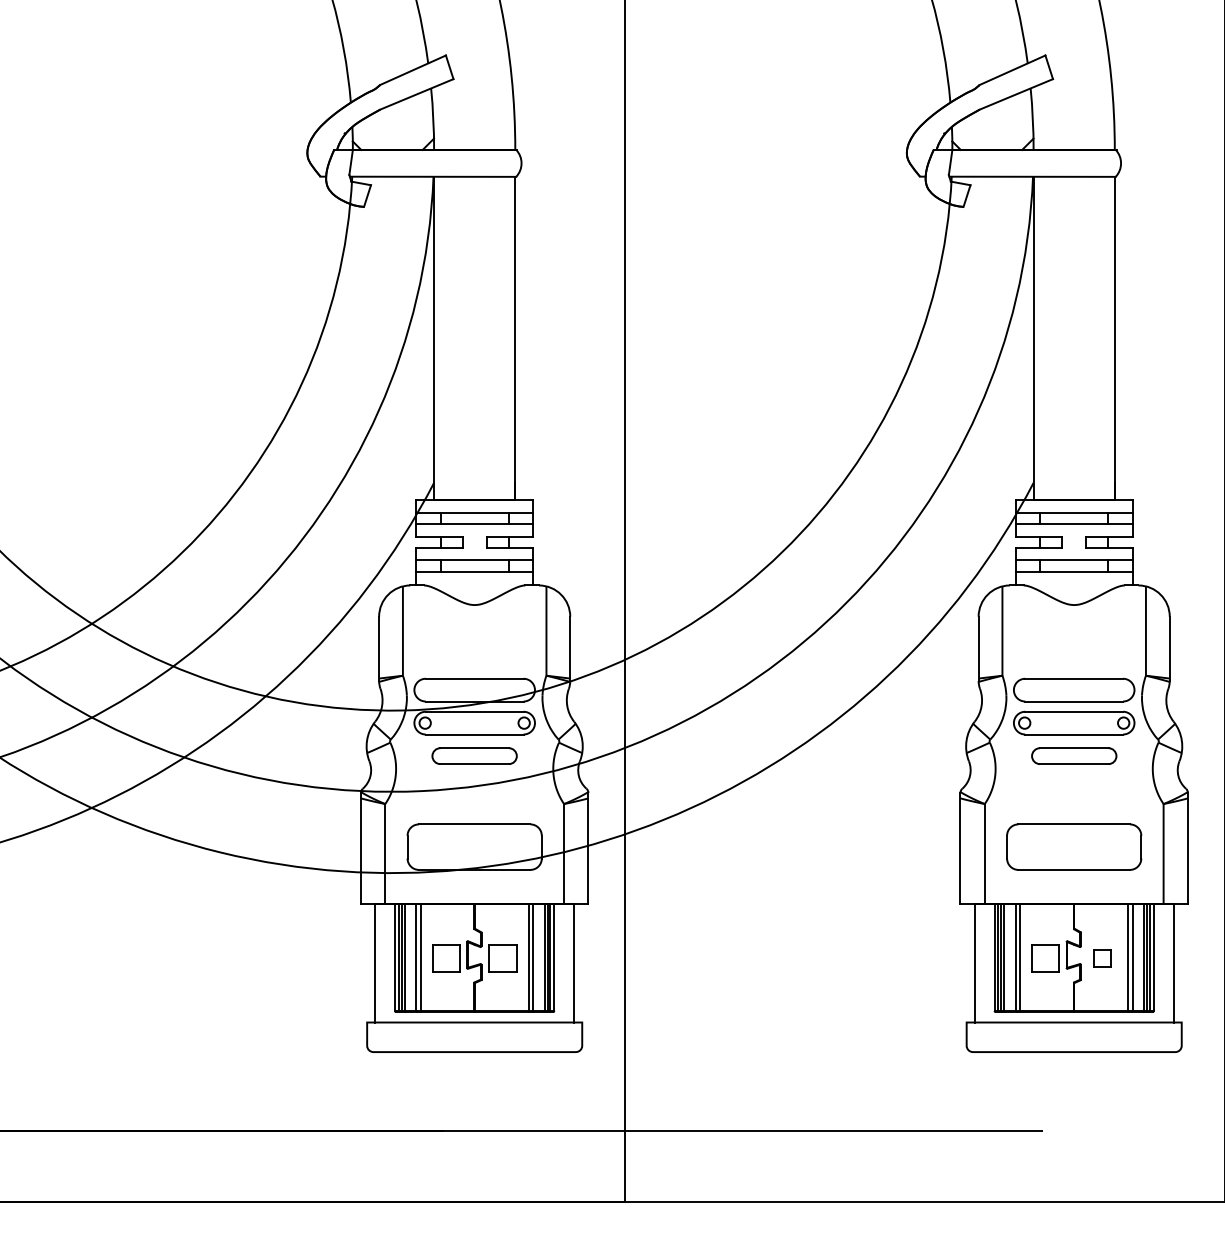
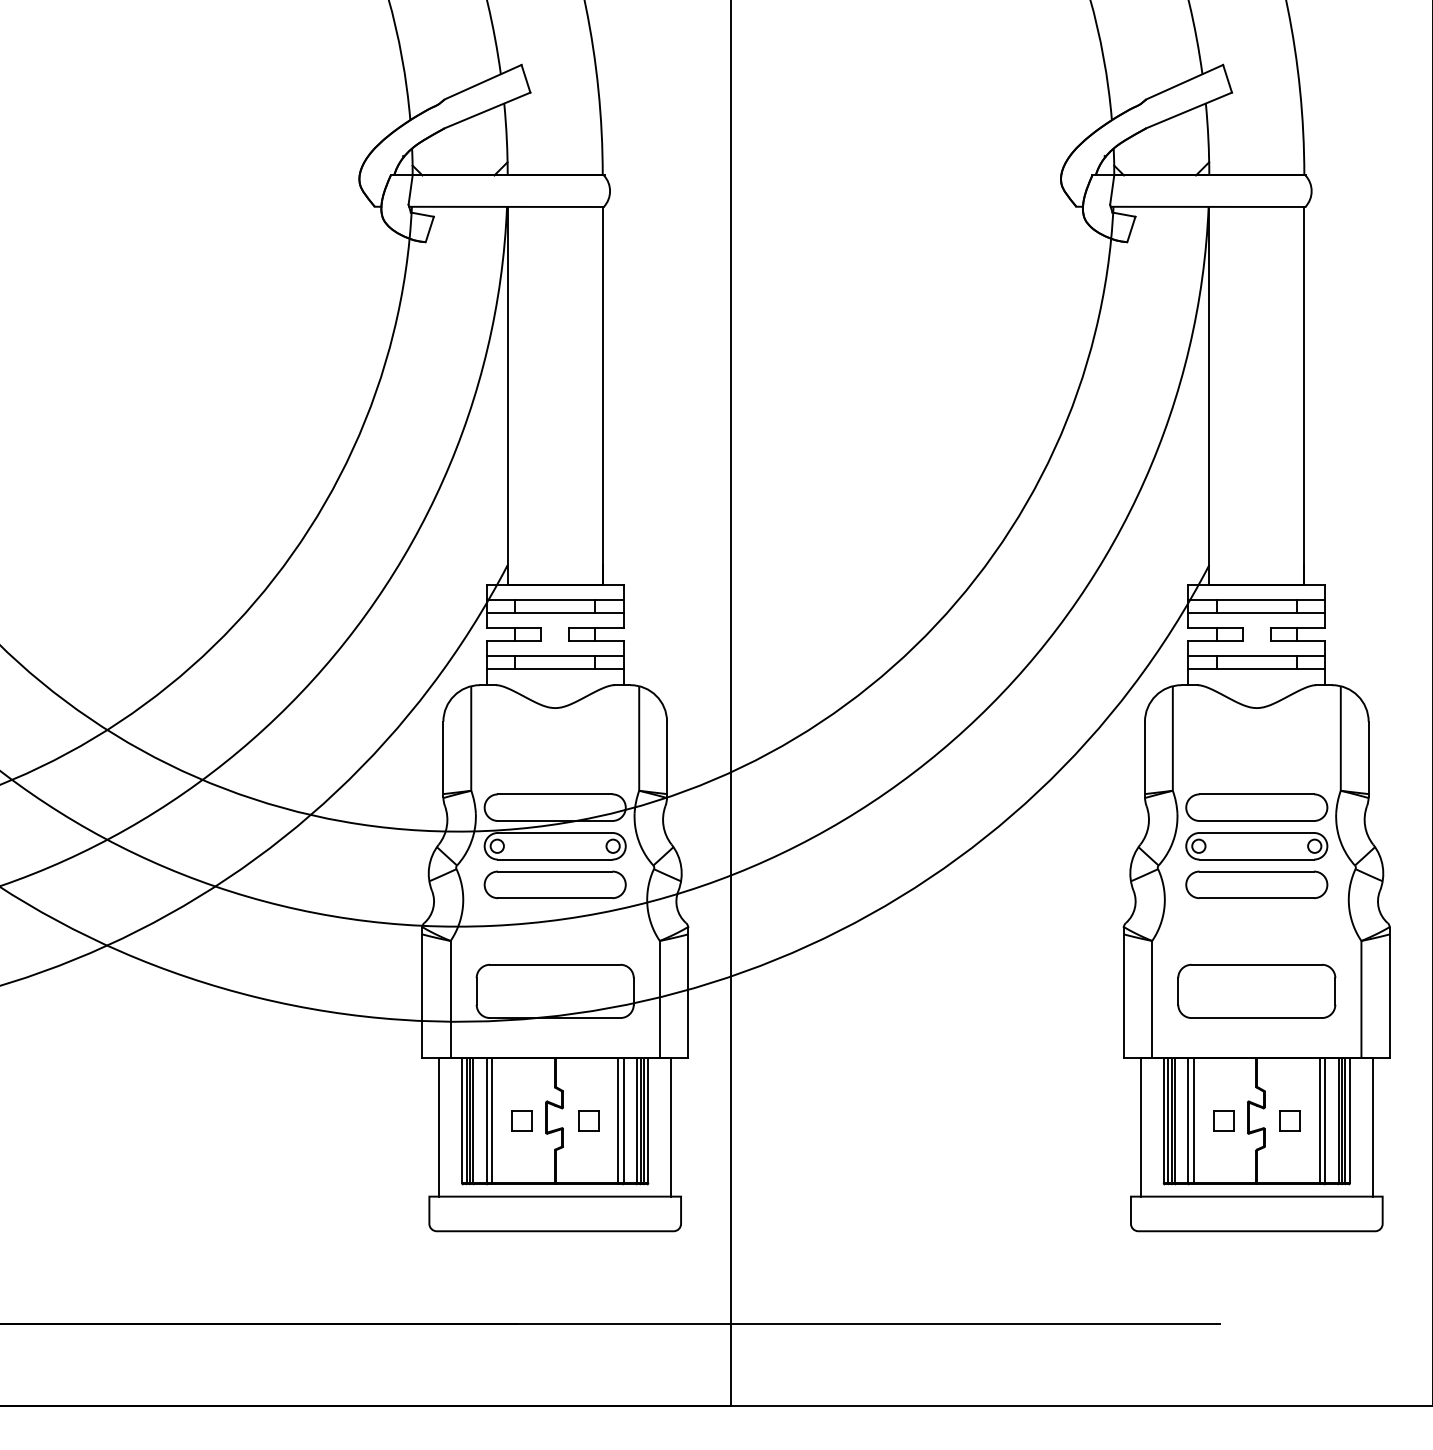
part: (474, 755) -> (554, 884), size x1.43
part: (1073, 755) -> (1256, 884), size x1.43
part: (445, 957) -> (521, 1120), size x0.62
part: (503, 957) -> (588, 1120), size x0.62
part: (1045, 957) -> (1223, 1120), size x0.62

